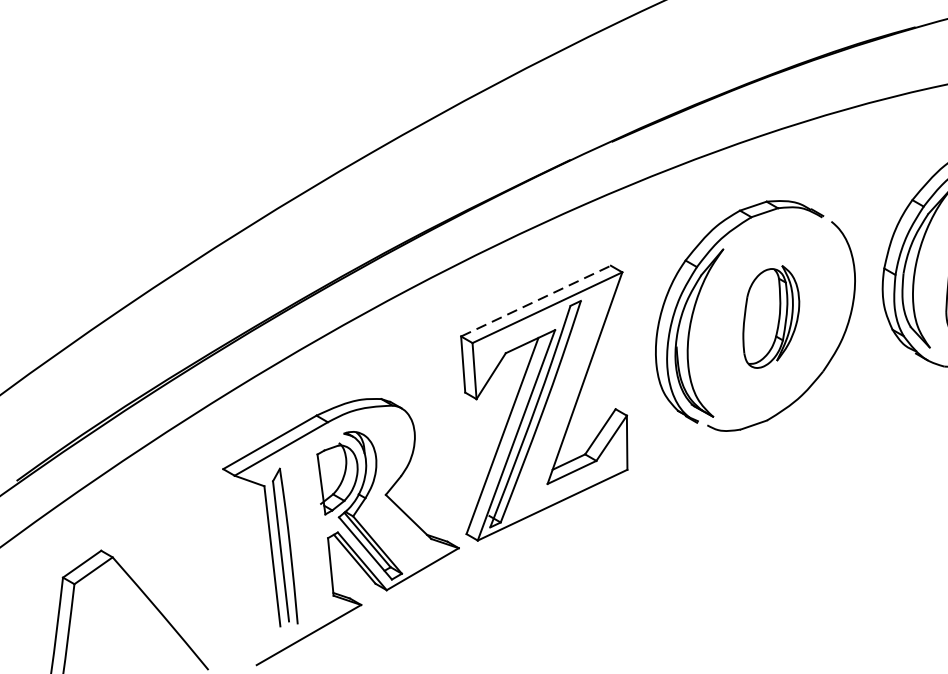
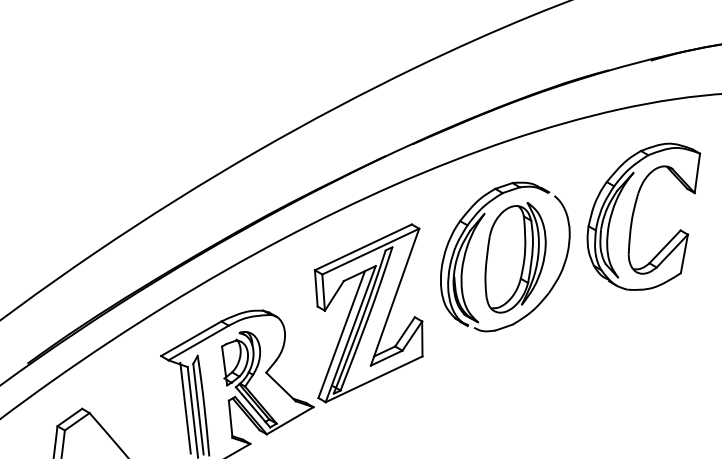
line: (536, 301) -> (363, 247), dashed -> solid
part: (771, 316) -> (515, 257), size x1.67
line: (260, 548) -> (185, 407), added

